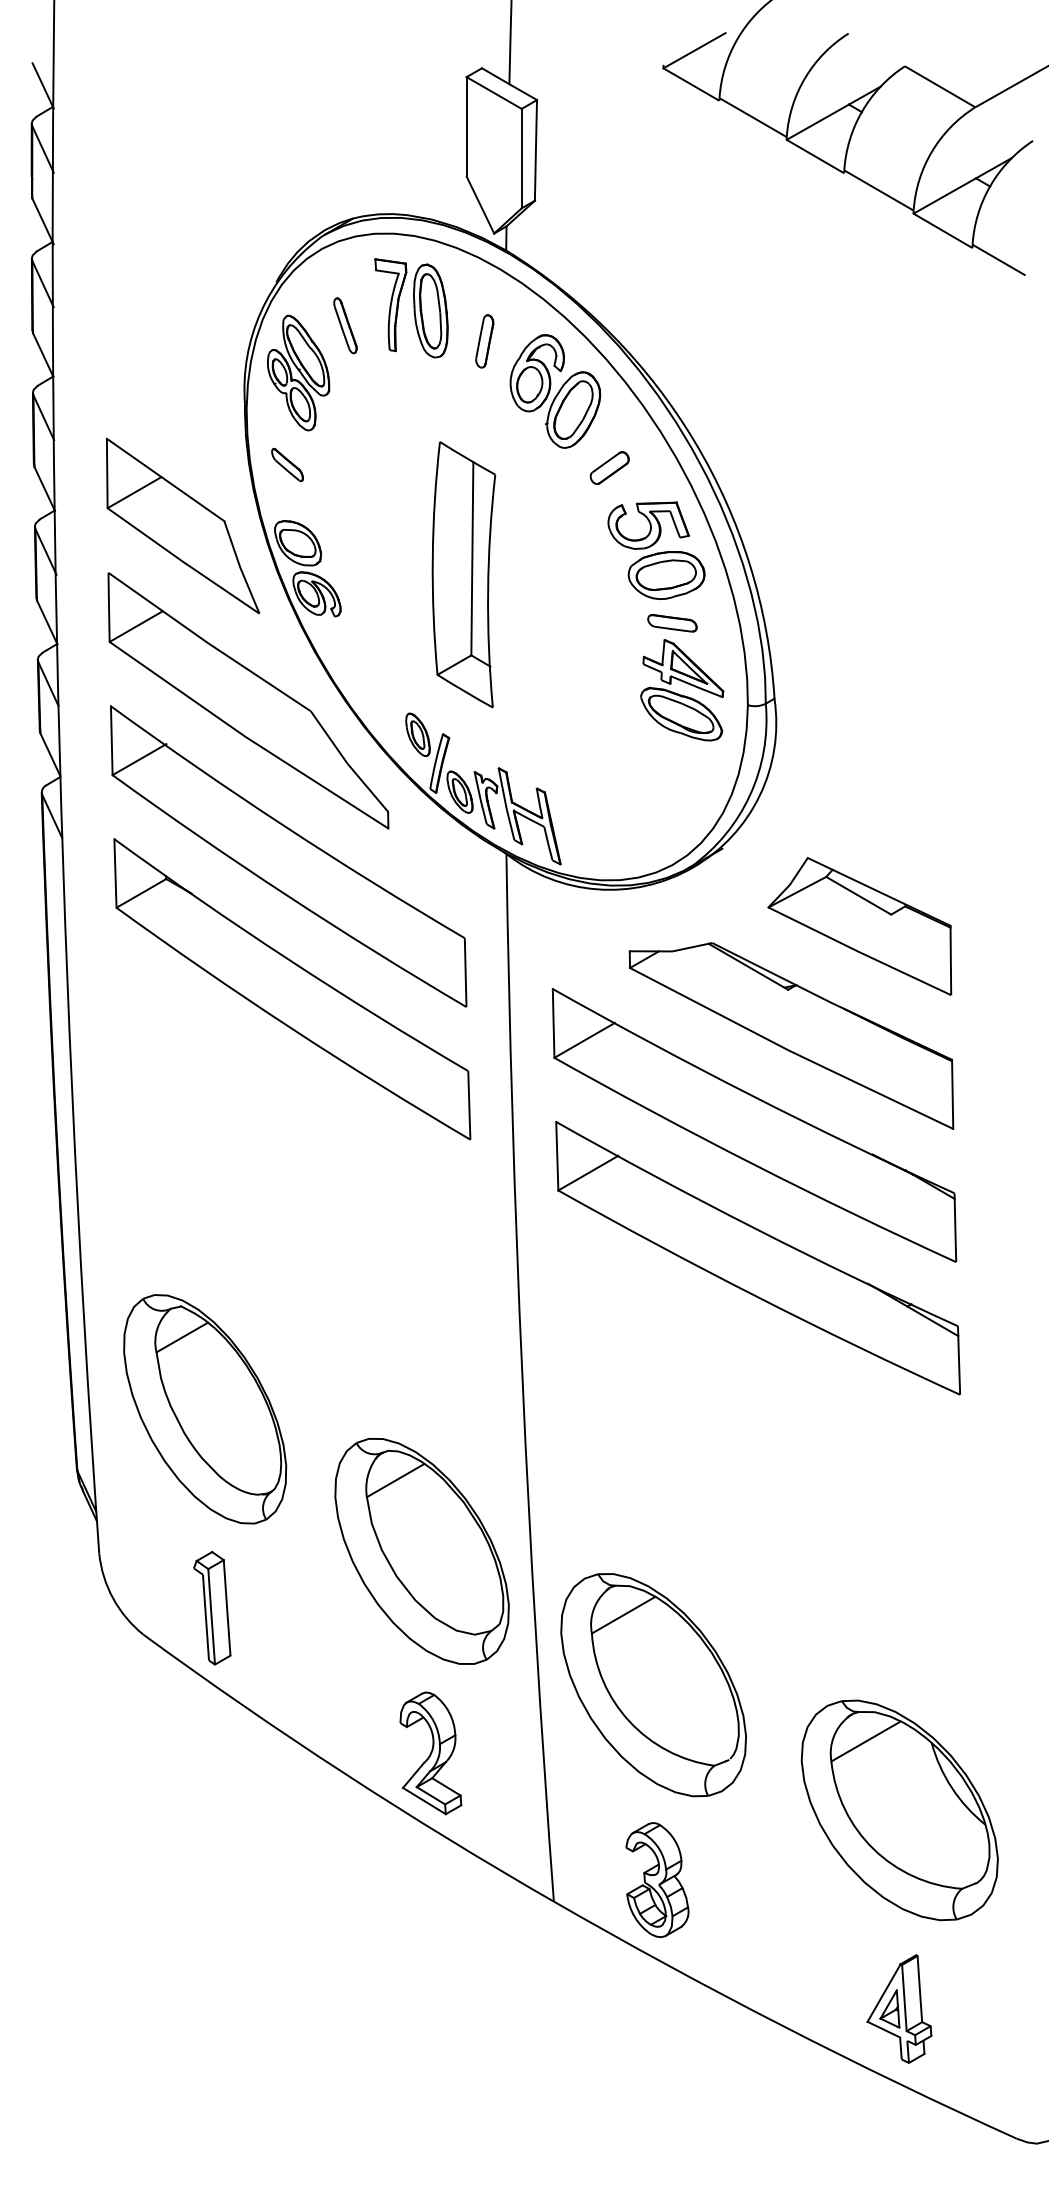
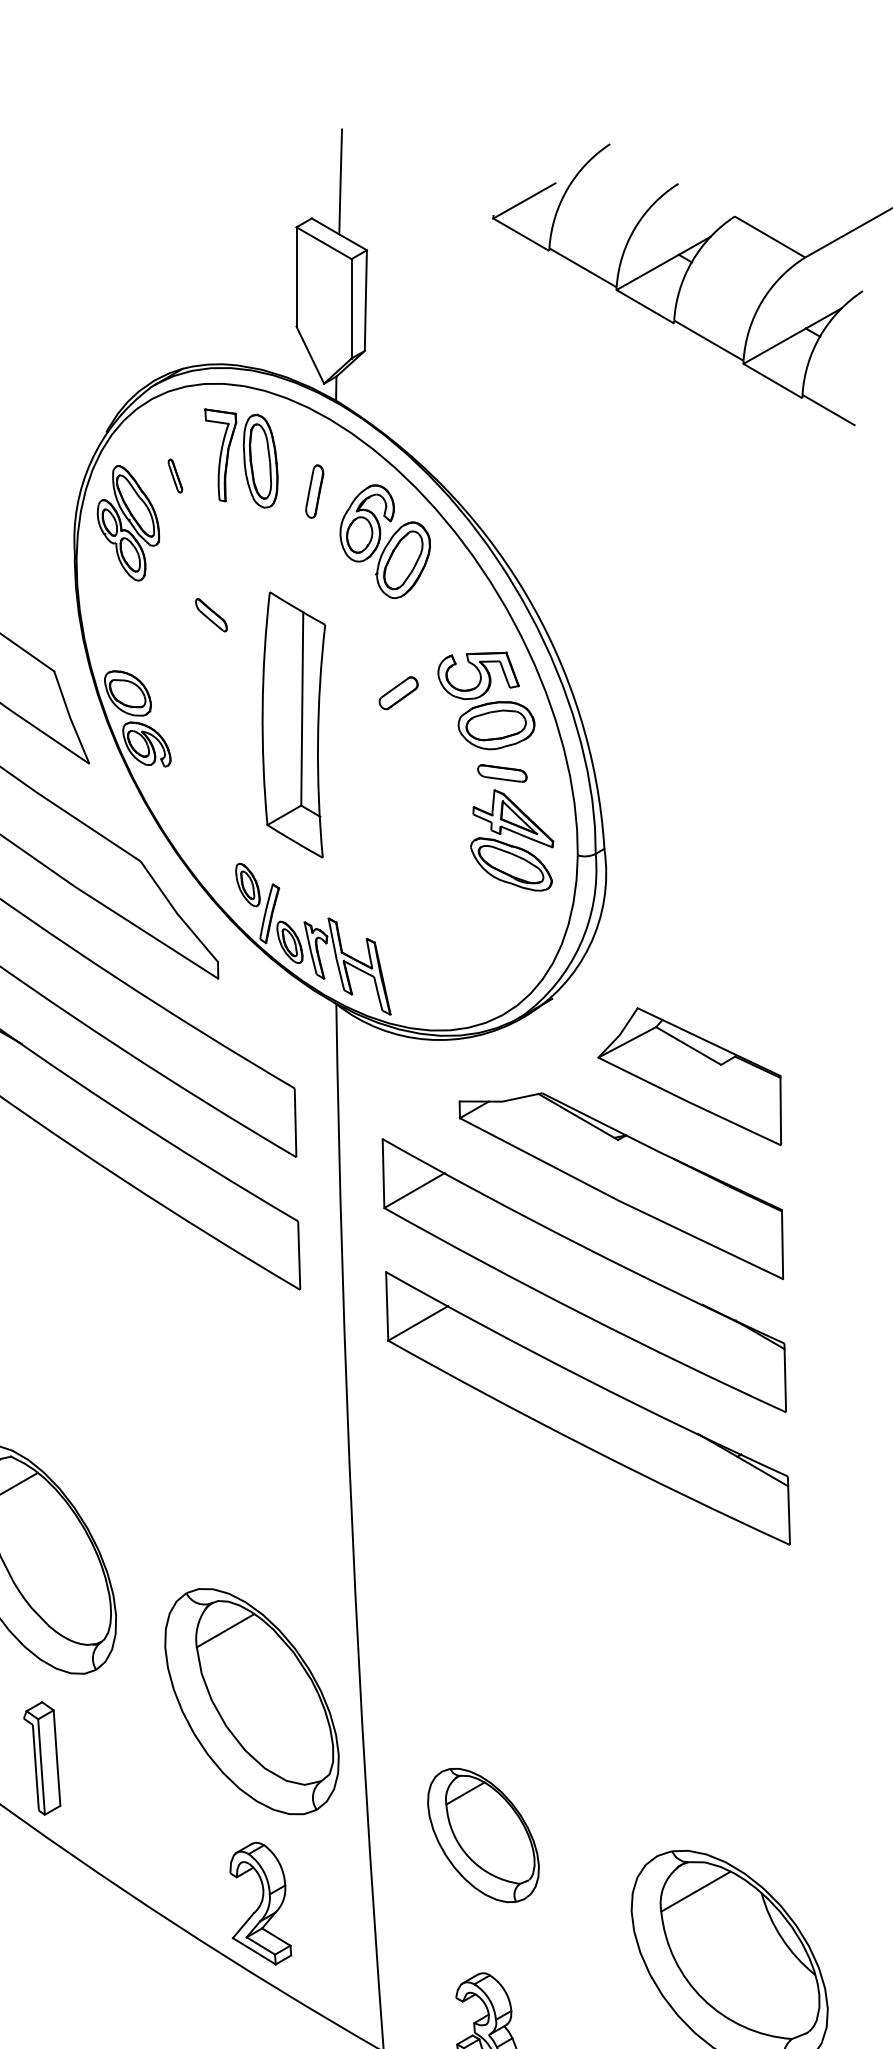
part: (345, 325) -> (175, 475), size x0.6
part: (287, 464) -> (211, 614), moved
part: (609, 467) -> (398, 692), moved
part: (653, 1685) -> (483, 1835), size x0.6

